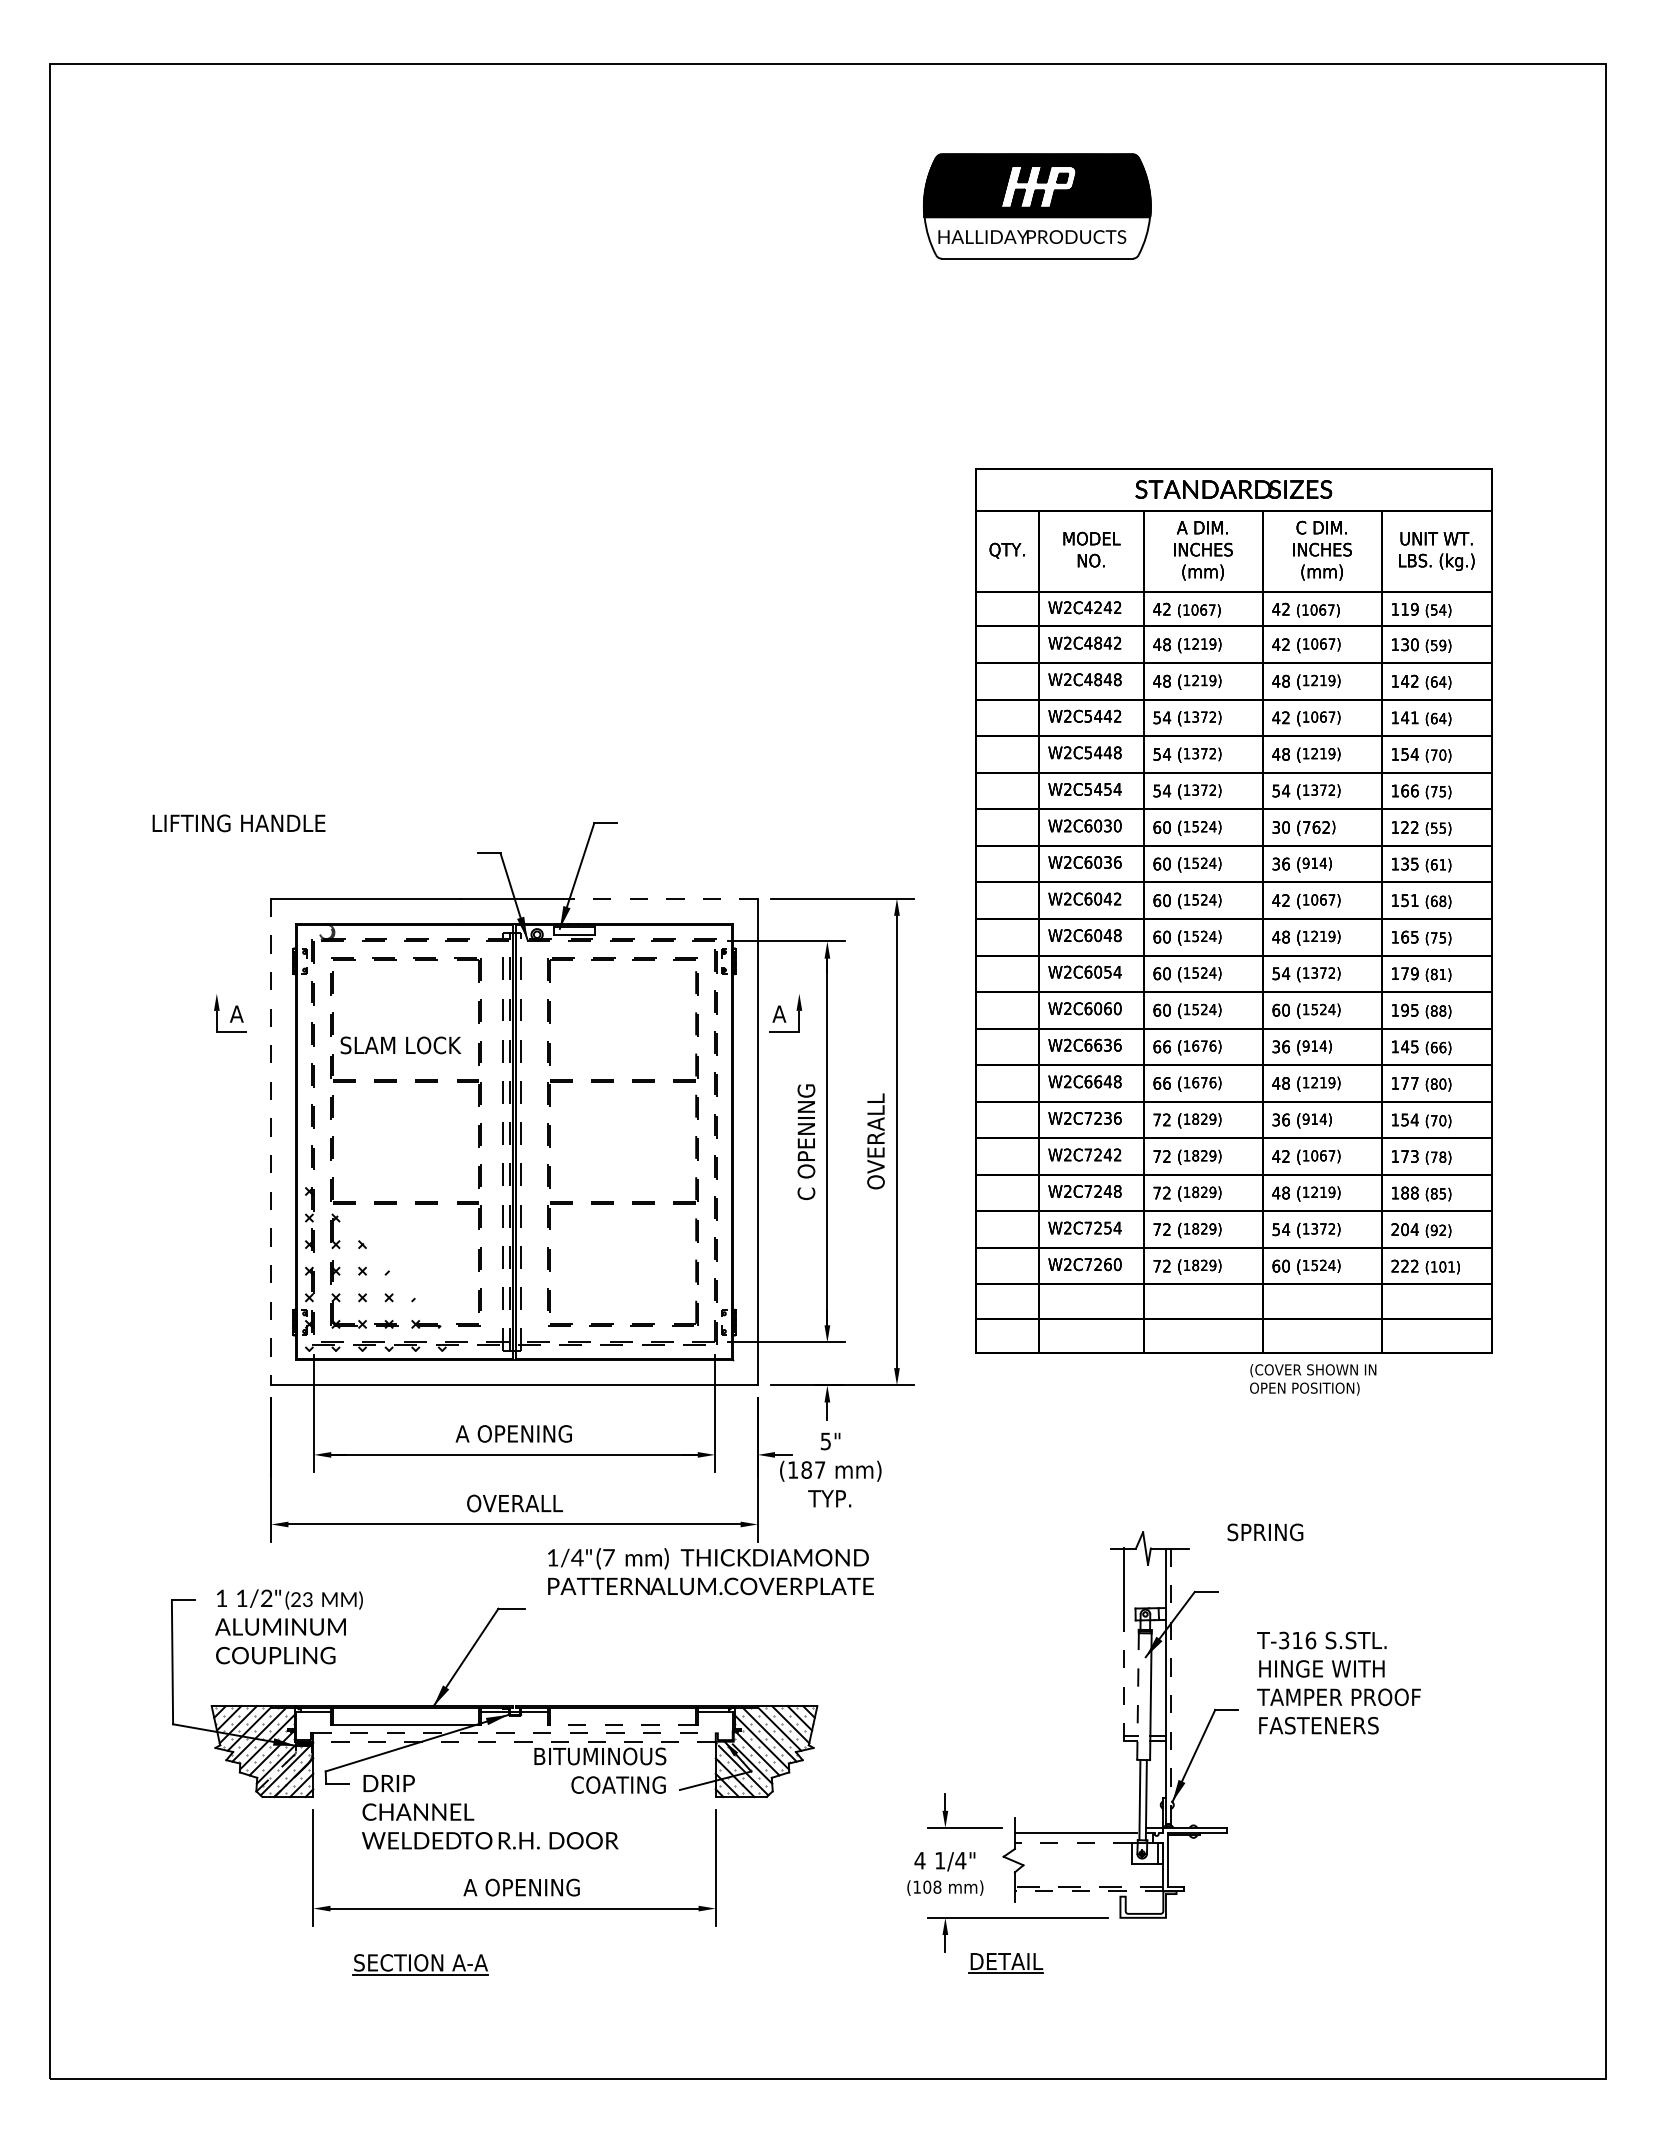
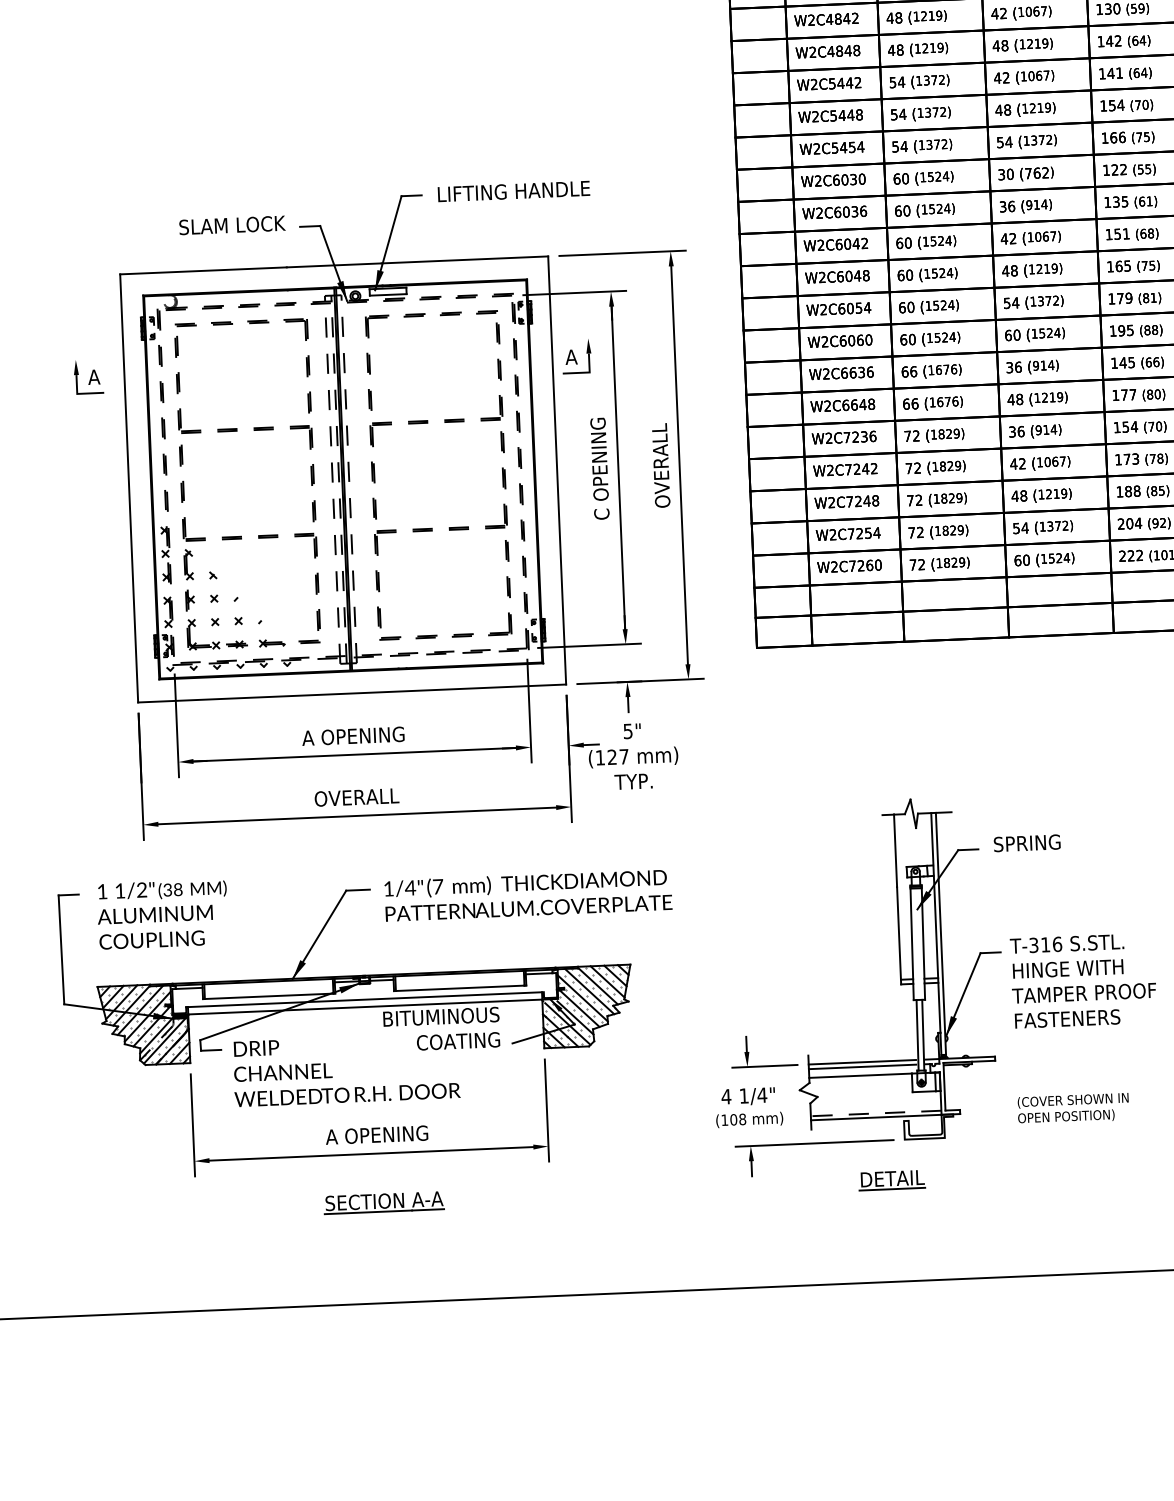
text: (238, 823) -> (513, 191), moved
line: (663, 898) -> (465, 259), dashed -> solid
text: (400, 1045) -> (232, 225), moved
line: (271, 1142) -> (129, 488), dashed -> solid
text: (1313, 1379) -> (1073, 1108), moved
text: (806, 1469) -> (612, 756), (187 -> (127
text: (1265, 1532) -> (1027, 843), moved
text: (710, 1571) -> (528, 895), moved
text: (301, 1599) -> (172, 889), (23 -> (38
text: (1338, 1682) -> (1083, 980), moved
line: (1123, 1685) -> (898, 935), dashed -> solid
line: (1171, 1686) -> (941, 934), dashed -> solid
line: (1138, 1696) -> (912, 944), dashed -> solid
line: (622, 1724) -> (459, 987), dashed -> solid
line: (515, 1733) -> (365, 999), dashed -> solid
line: (514, 1741) -> (365, 1006), dashed -> solid
line: (1075, 1828) -> (861, 1062), added
line: (1072, 1843) -> (859, 1076), dashed -> solid
line: (1088, 1891) -> (875, 1117), dashed -> solid
part: (1005, 1963) -> (891, 1180), moved
part: (420, 1964) -> (384, 1202), moved

